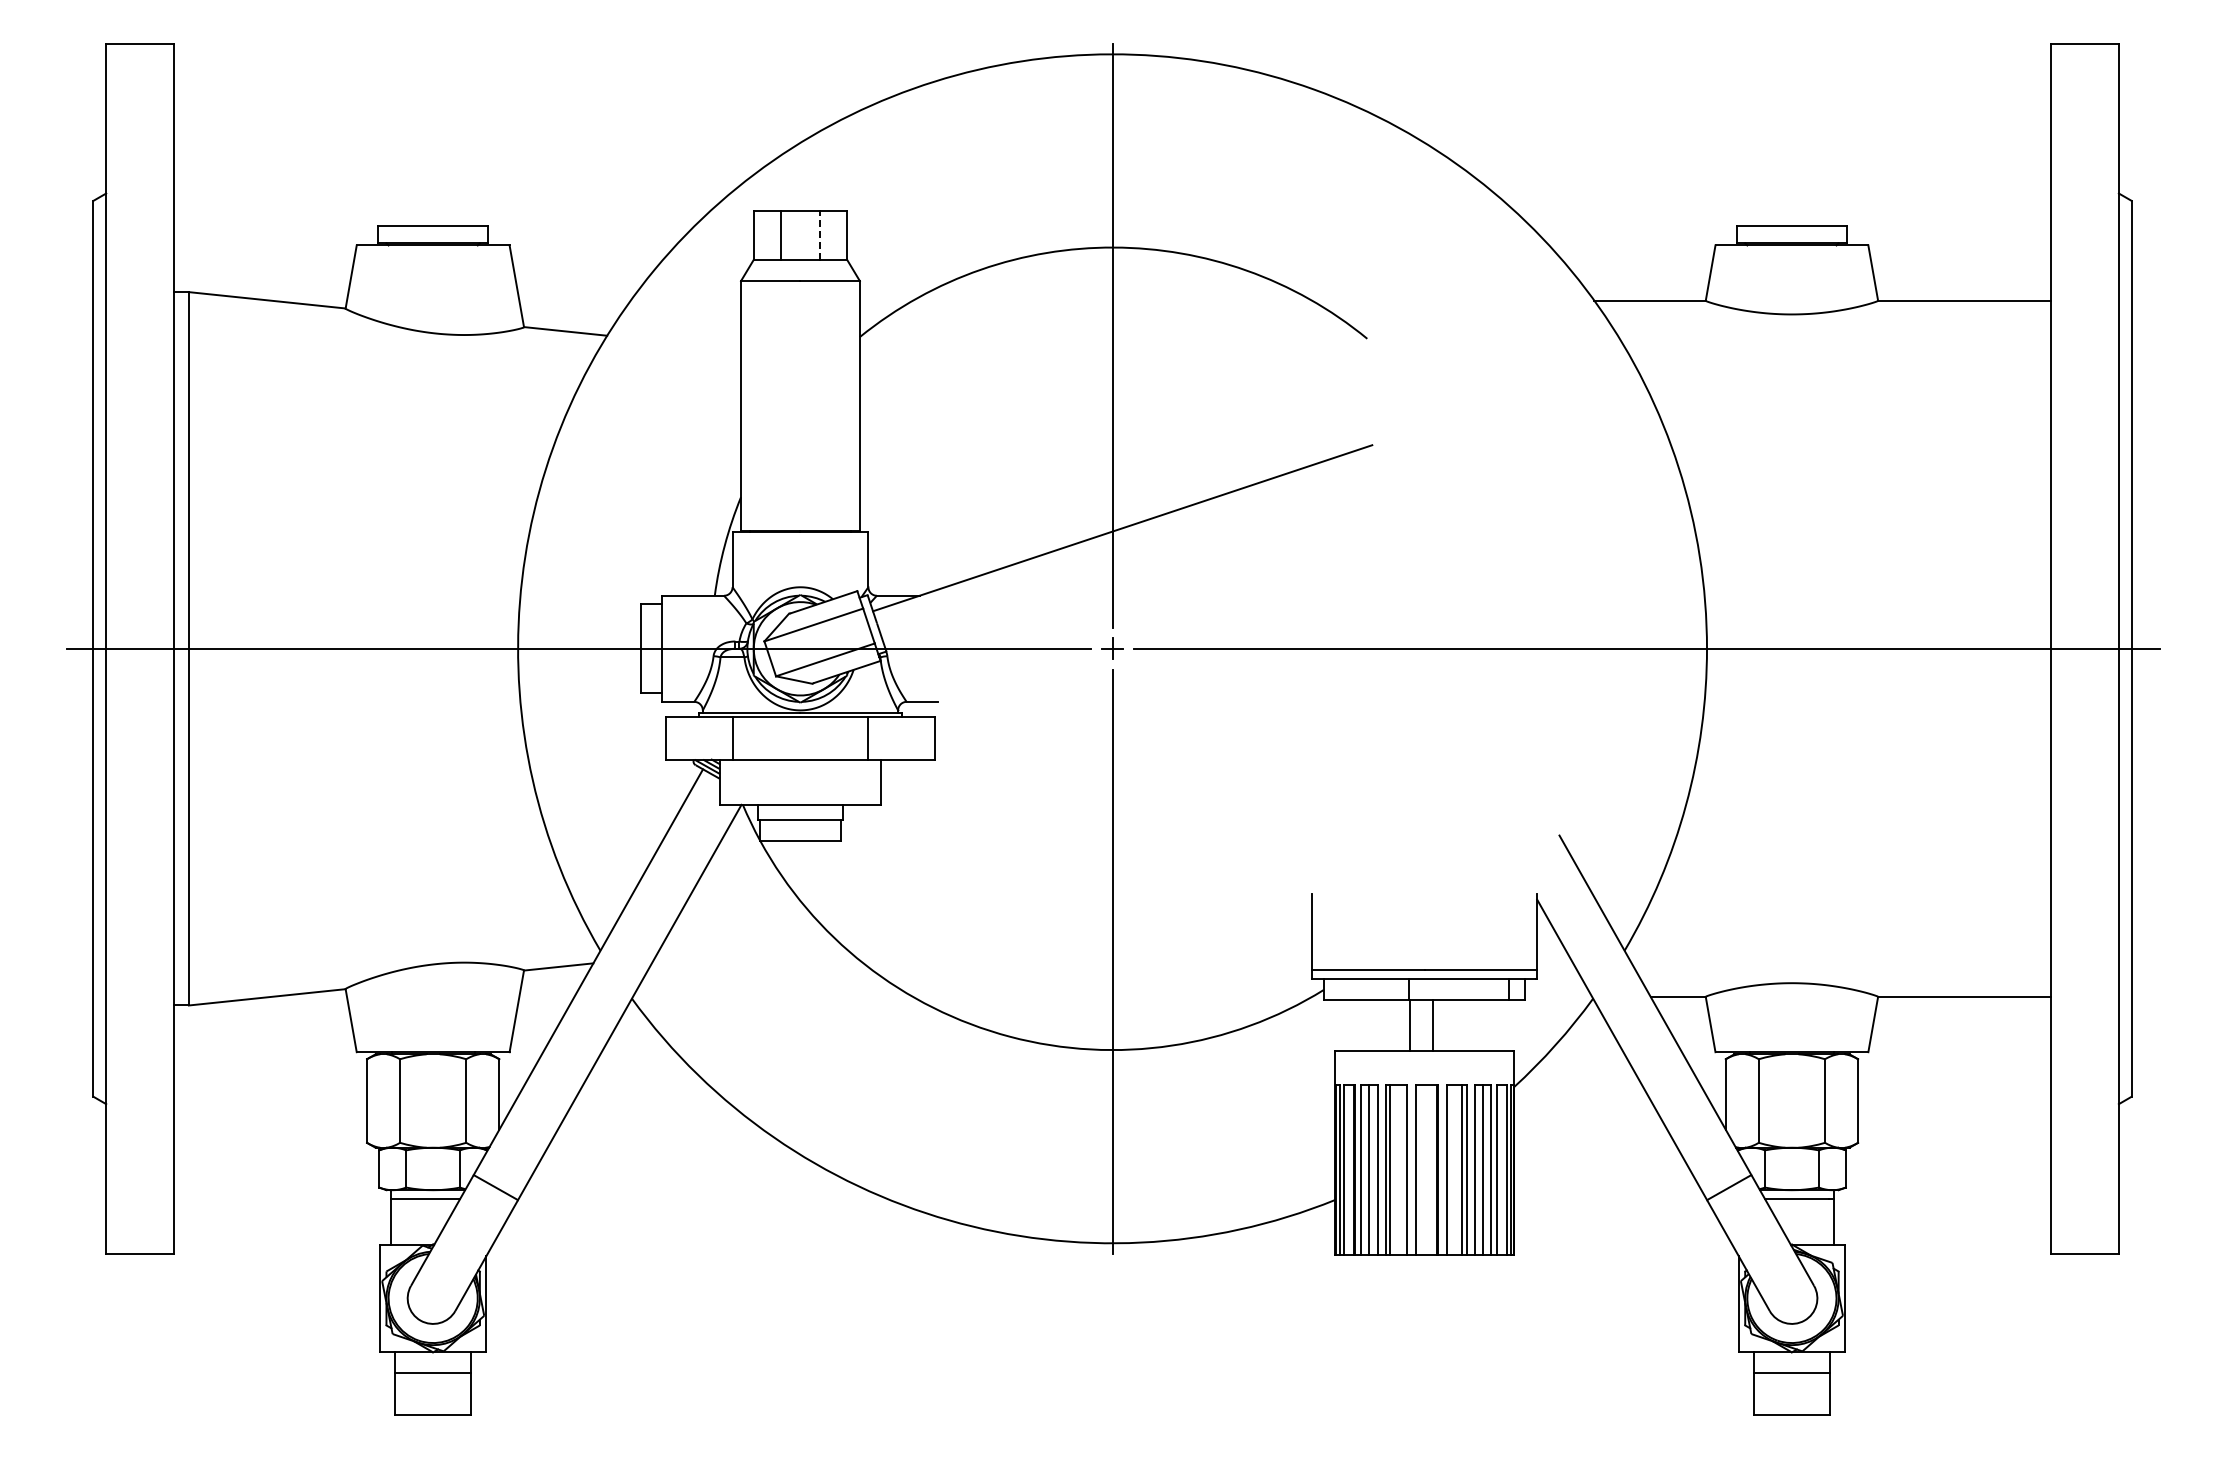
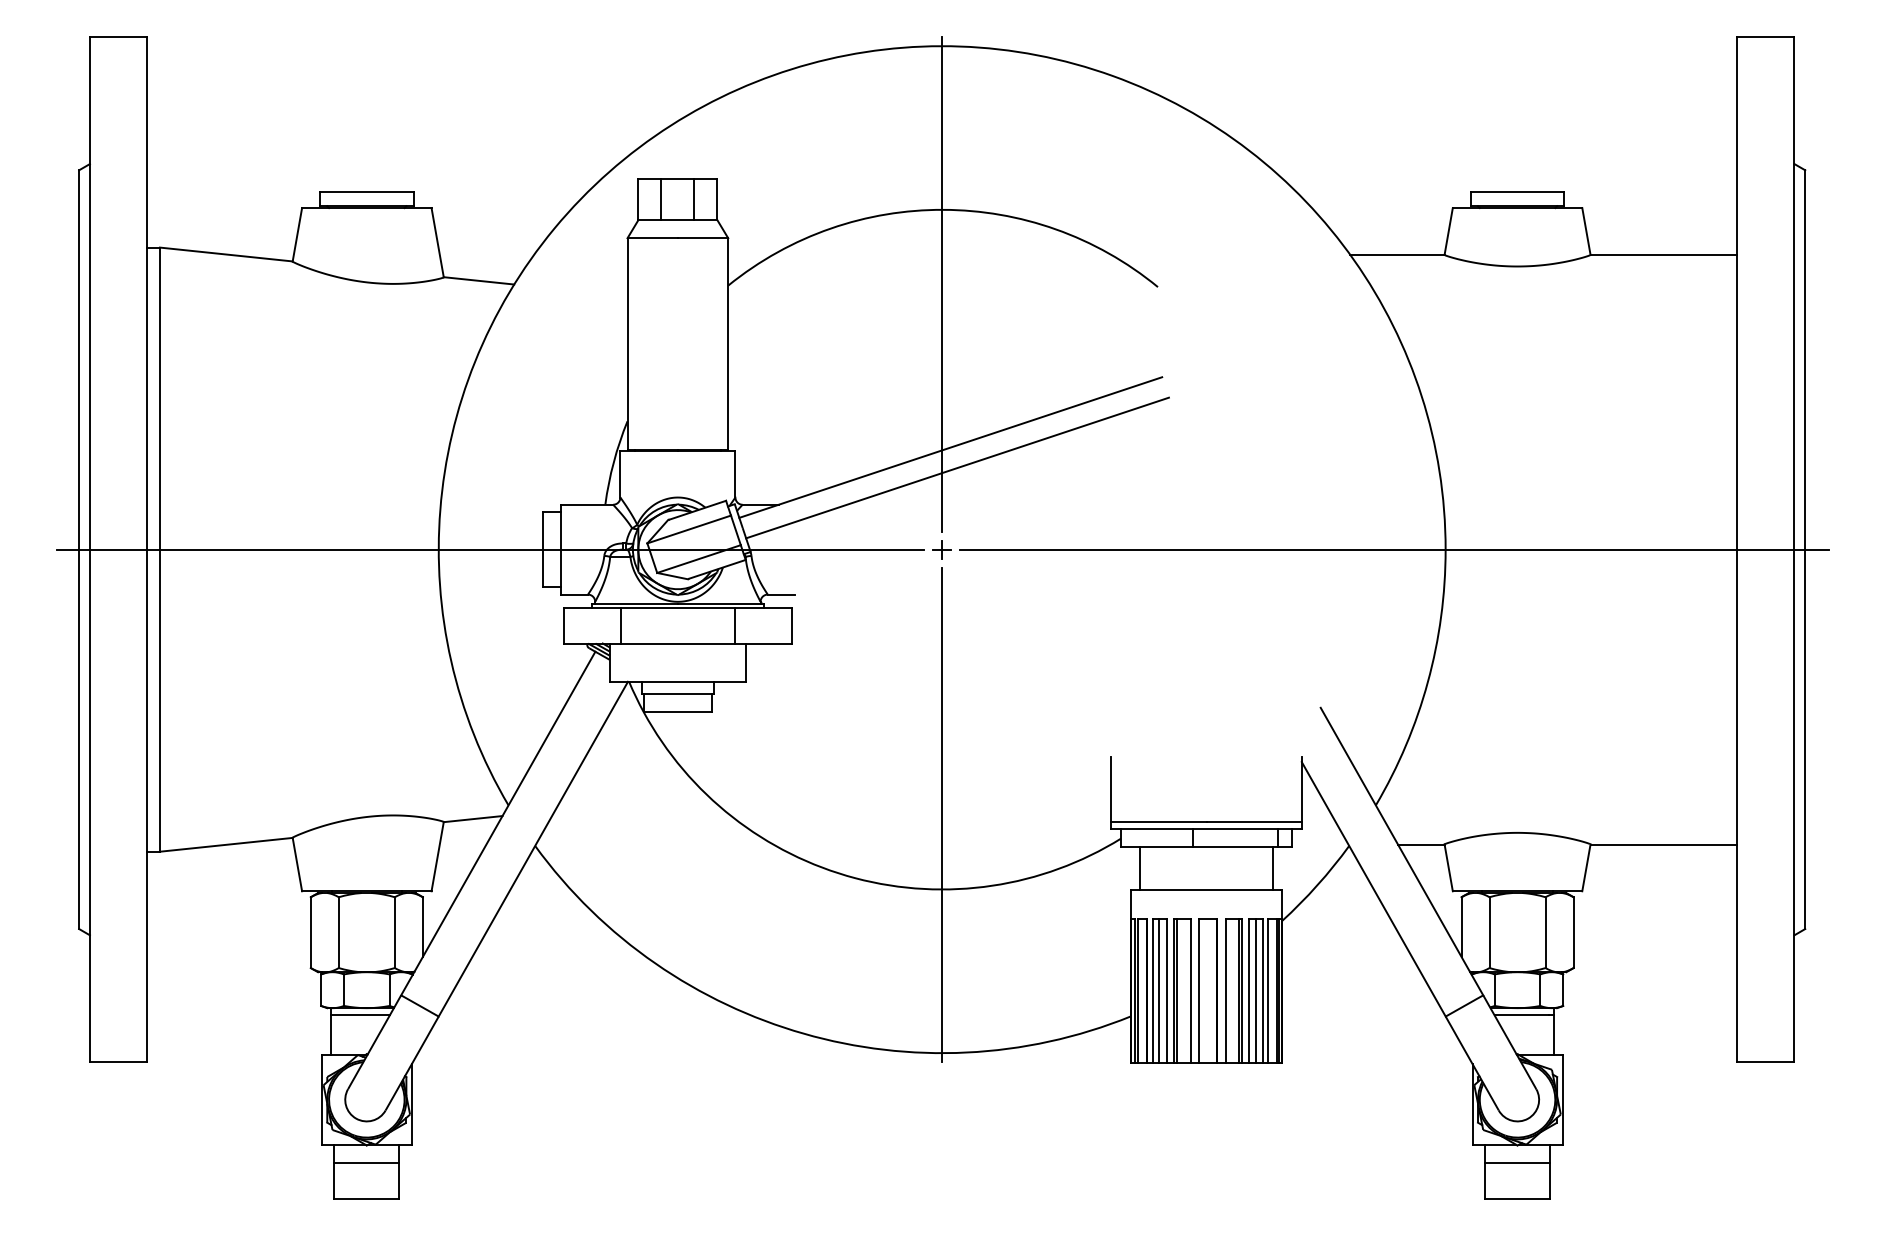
line: (819, 234) -> (694, 198), dashed -> solid
line: (1130, 552) -> (957, 468), added
line: (1410, 1025) -> (1140, 868), moved
line: (1433, 1025) -> (1273, 868), moved

